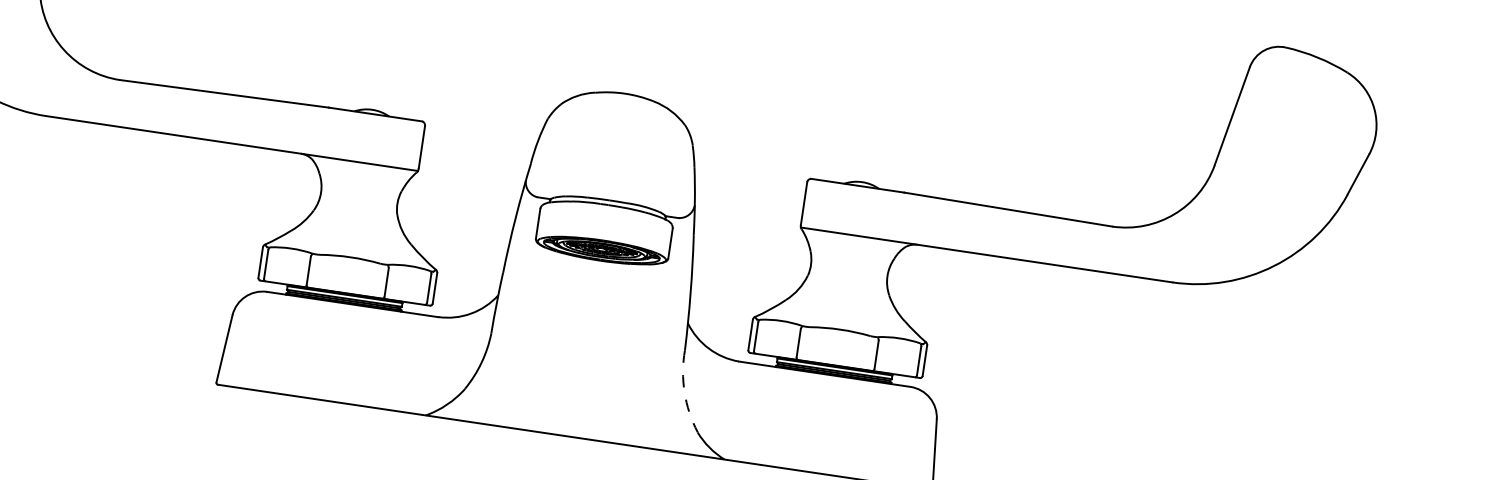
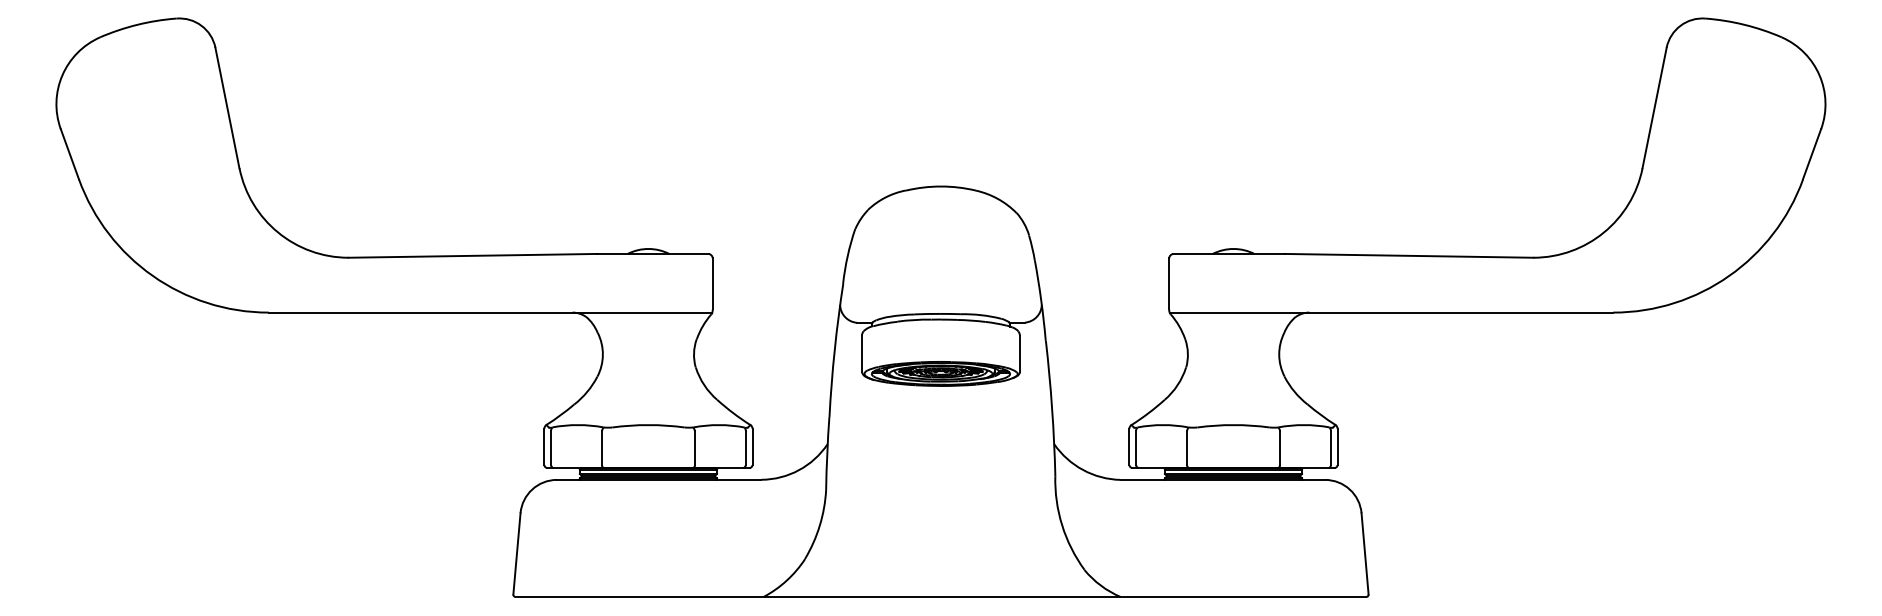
arc: (684, 392) -> (1062, 525), dashed -> solid

